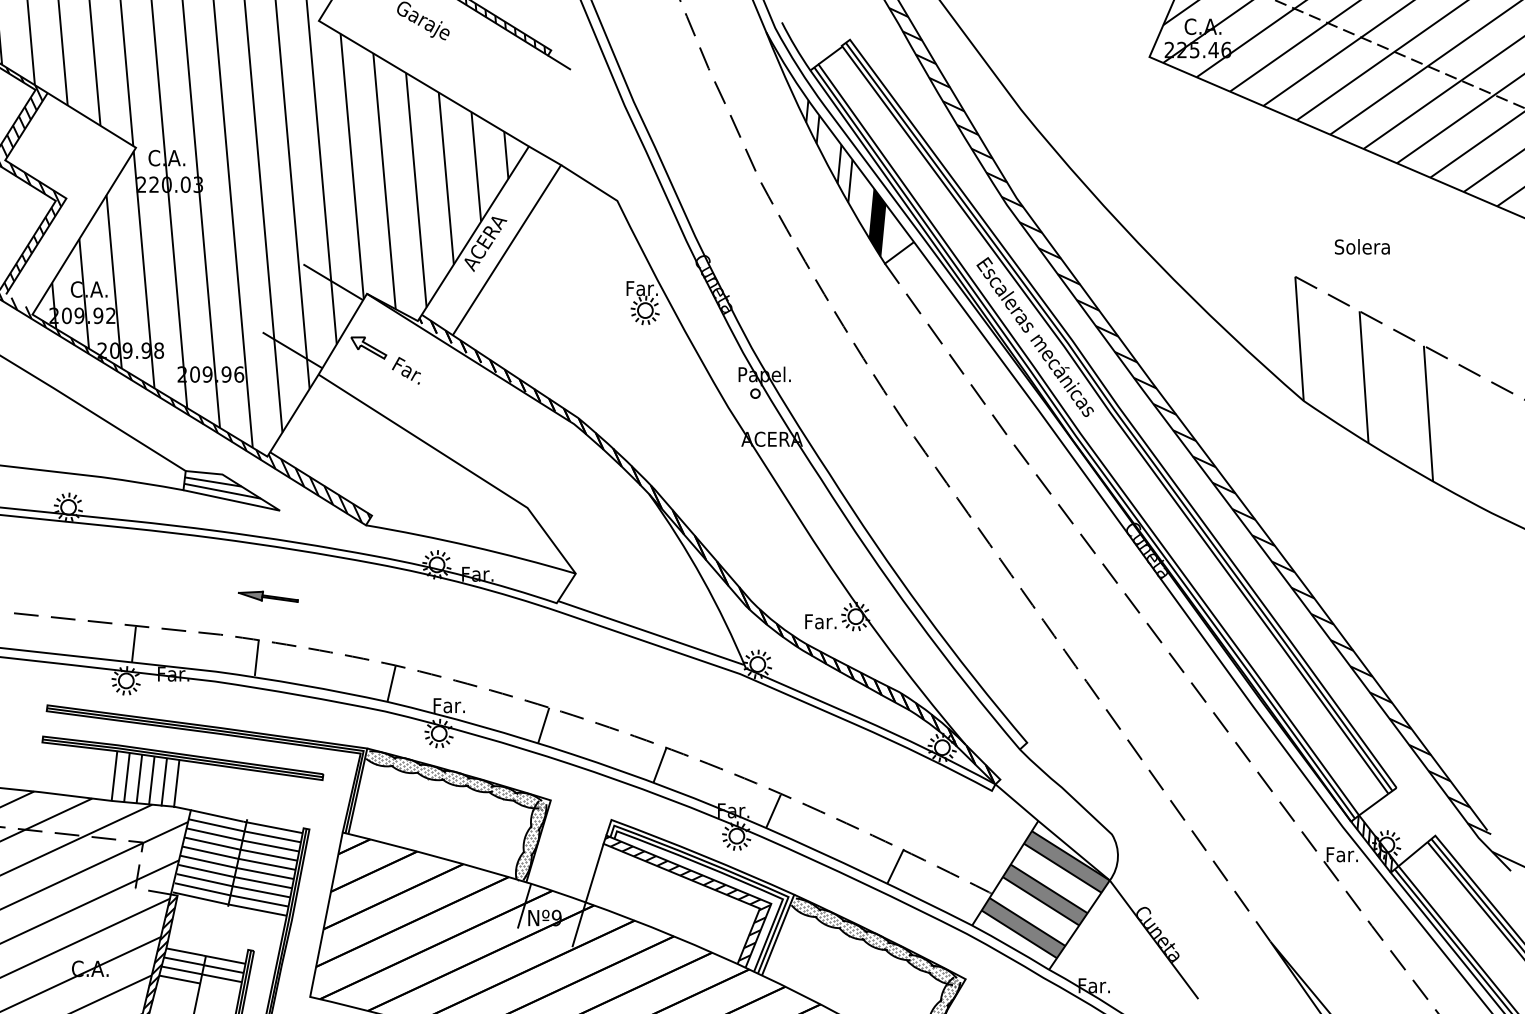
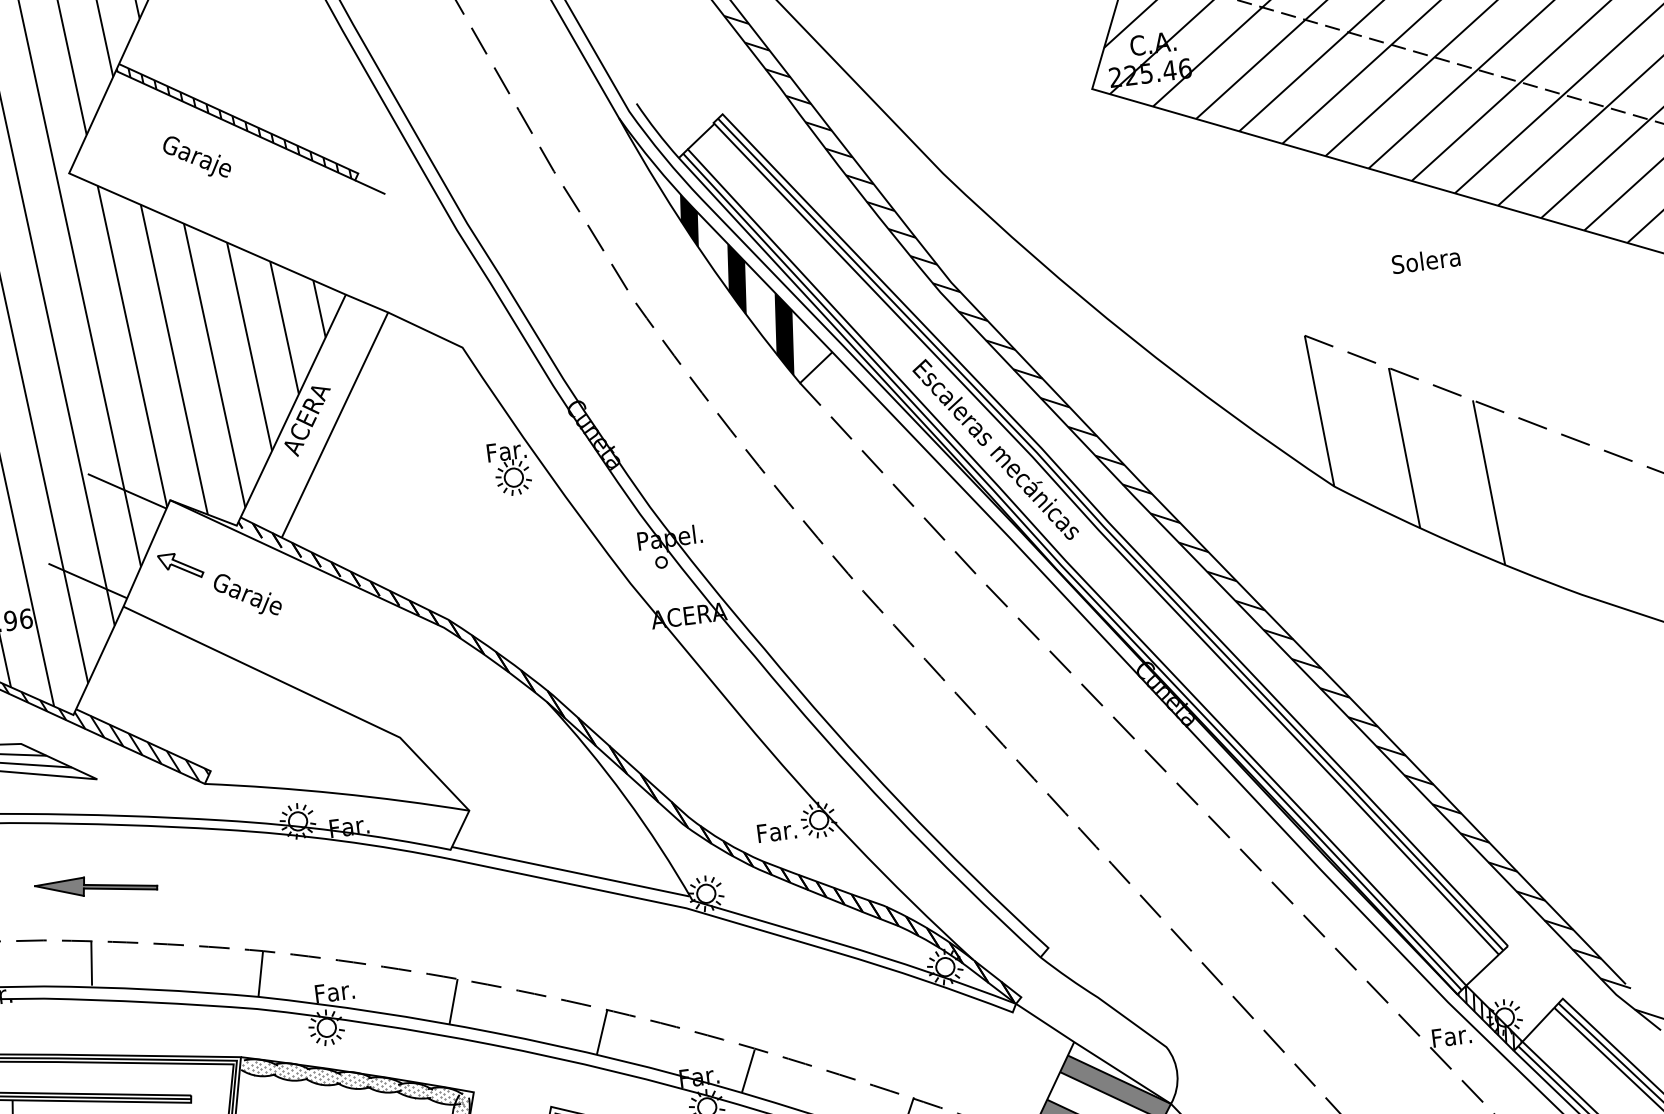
fill: (812, 121) -> (689, 220), added
fill: (844, 173) -> (736, 278), added
text: (1361, 246) -> (1424, 260), moved
text: (418, 377) -> (246, 594), Far. -> Garaje
part: (268, 596) -> (96, 886), size x1.67

